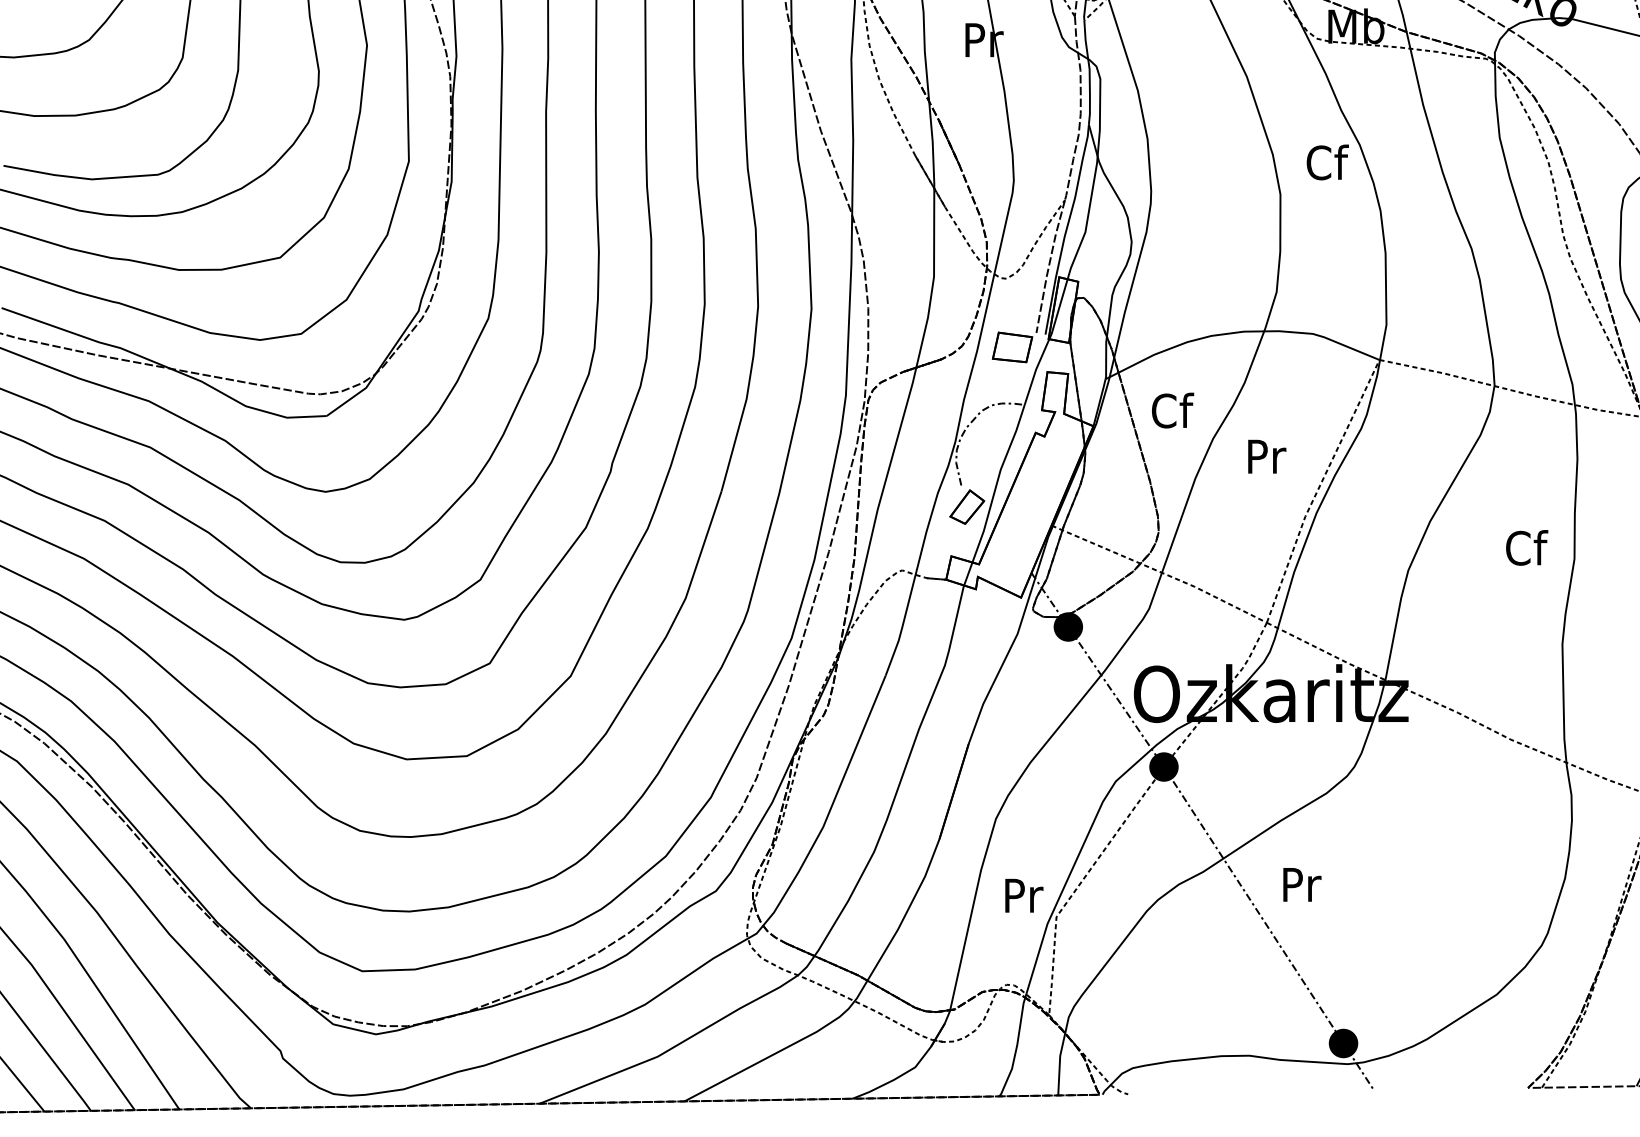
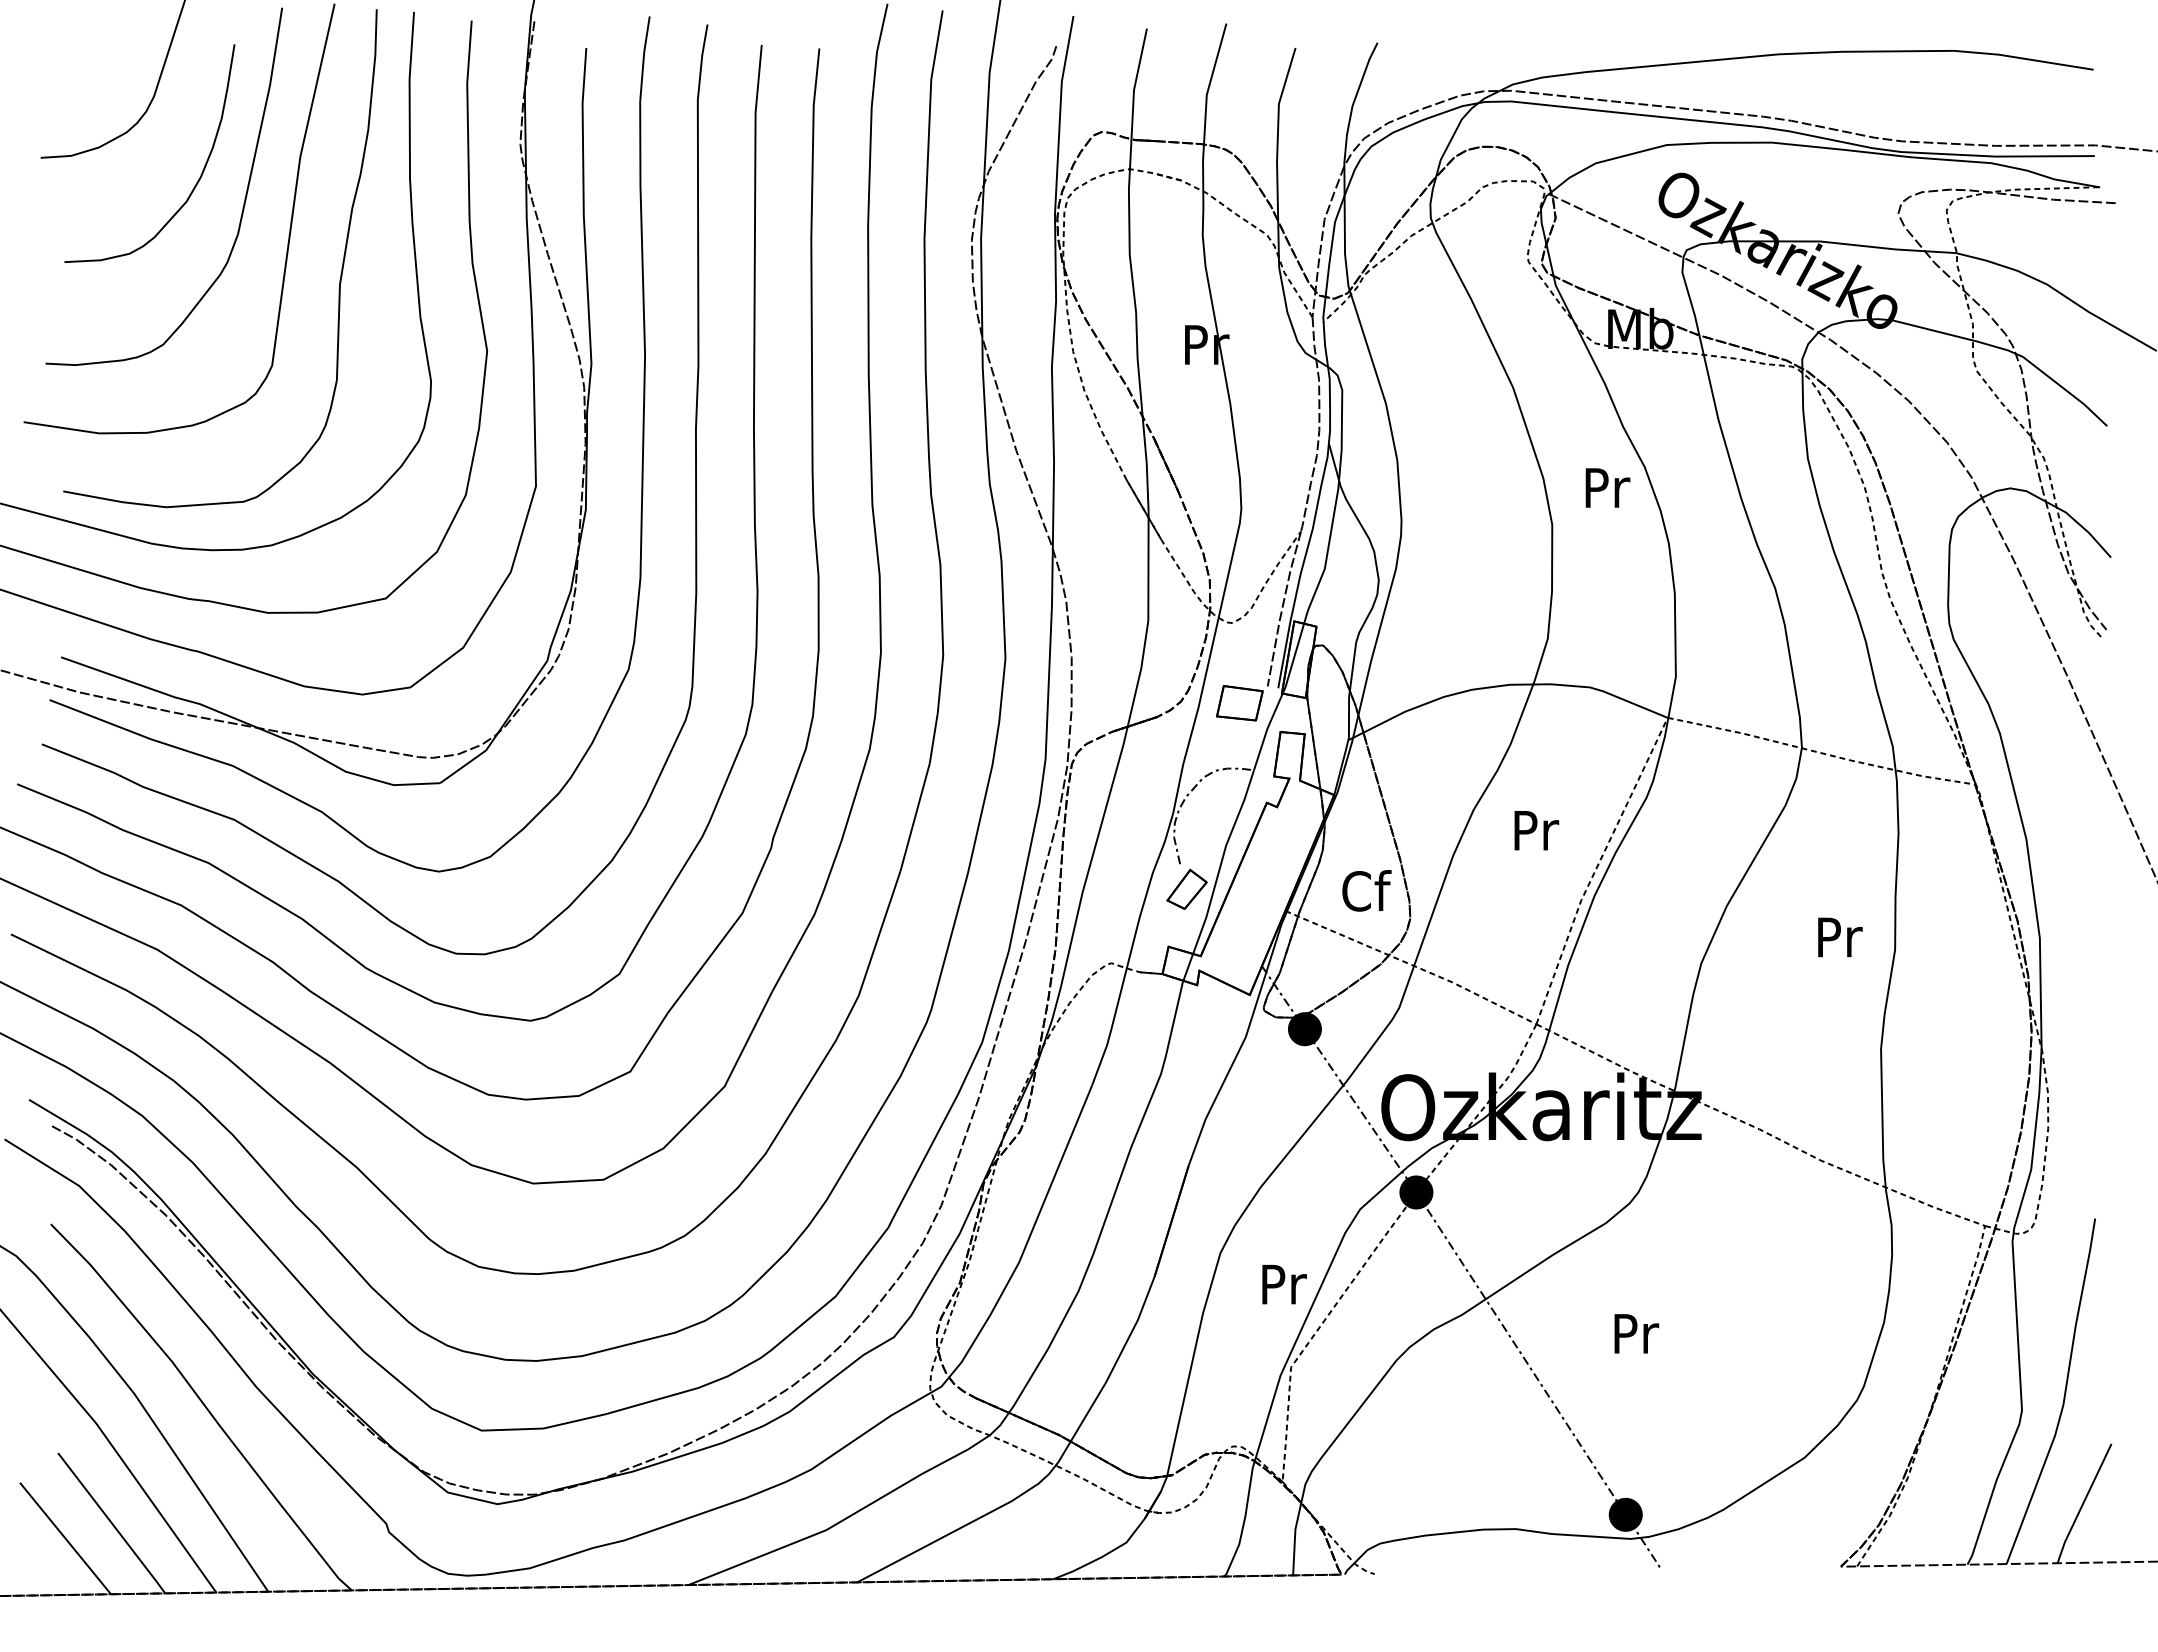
text: (1327, 162) -> (1607, 487), Cf -> Pr
text: (1172, 410) -> (1366, 890), moved
text: (1526, 547) -> (1839, 936), Cf -> Pr
text: (1302, 884) -> (1636, 1333), moved
text: (1024, 895) -> (1284, 1284), moved

